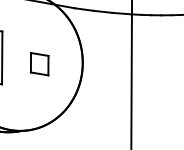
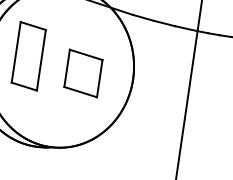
part: (39, 64) -> (83, 73), size x1.67

